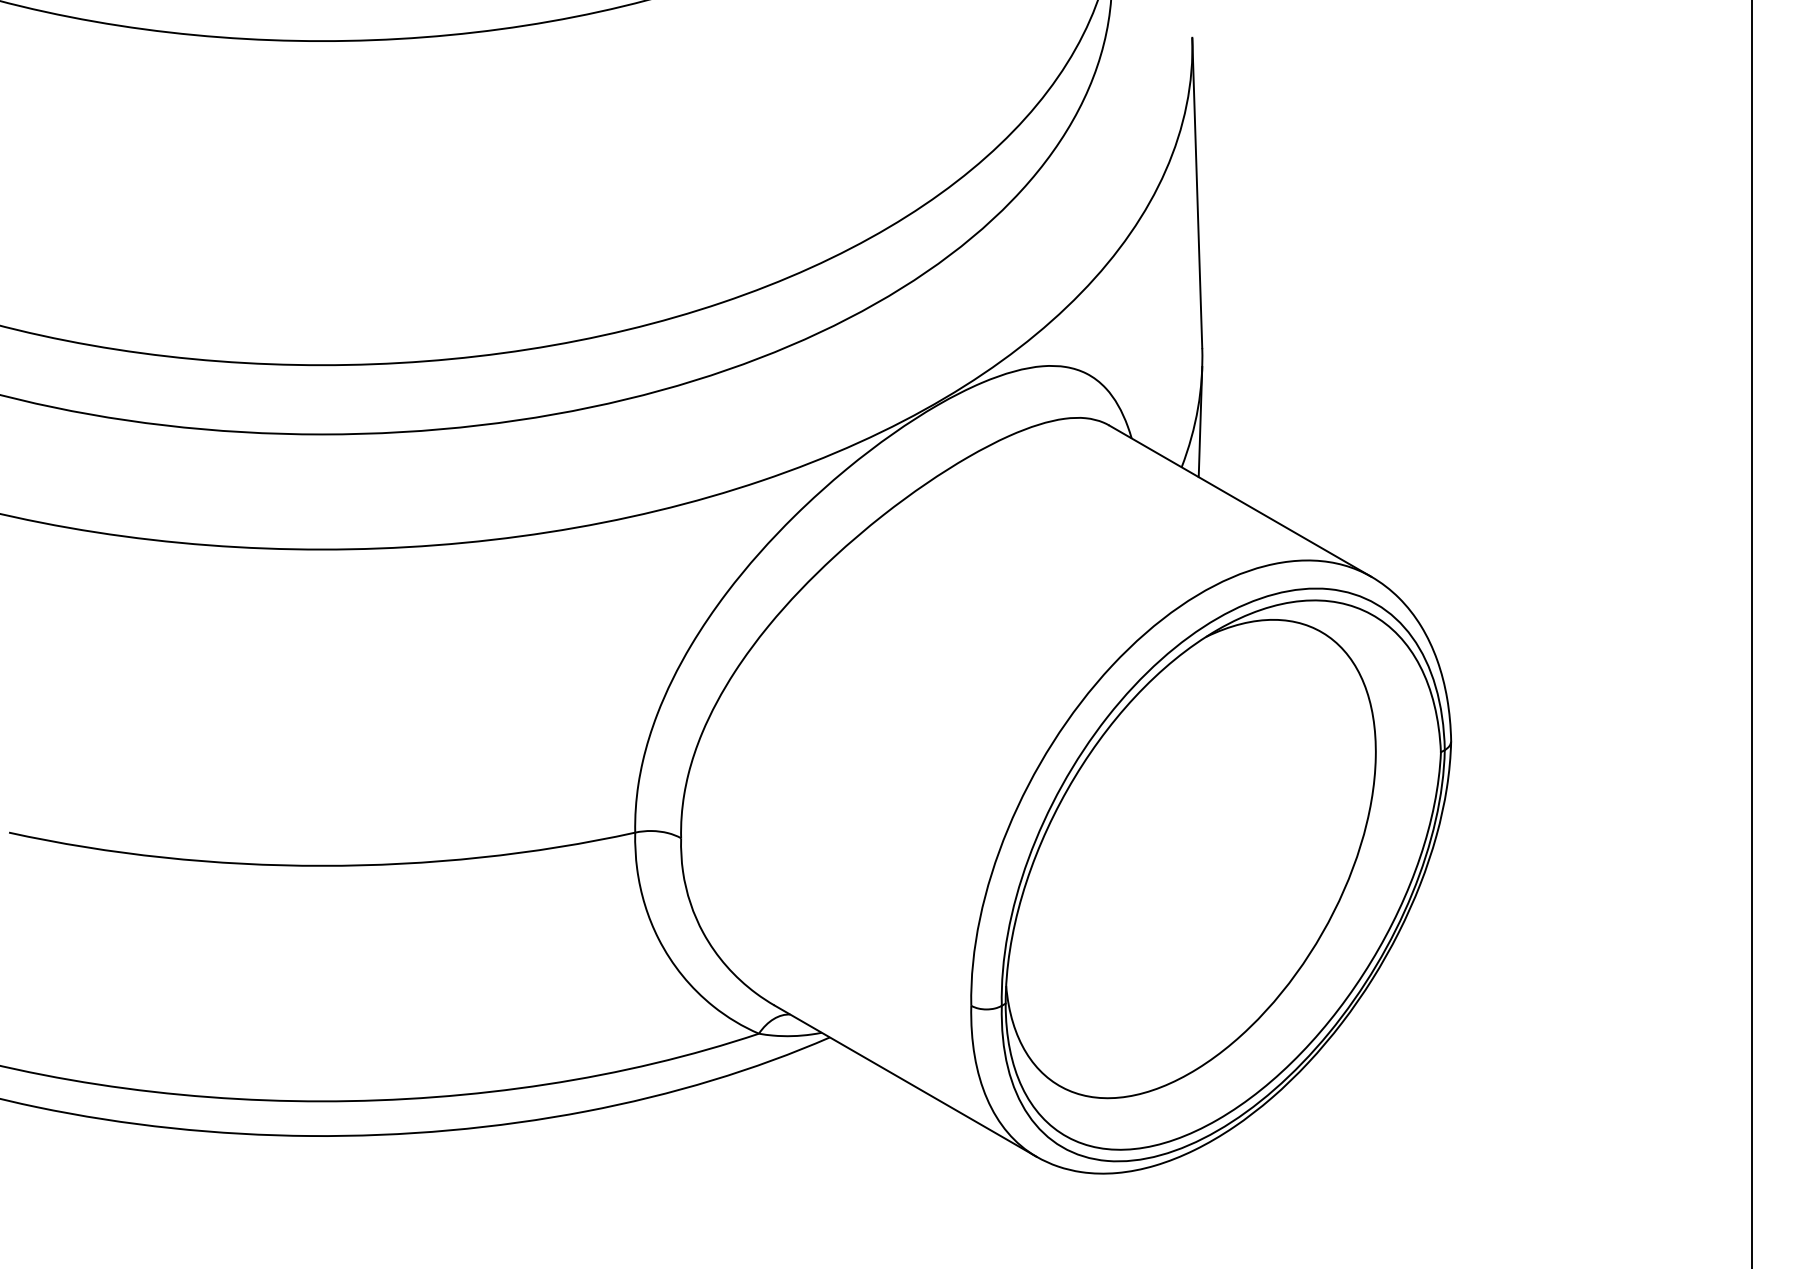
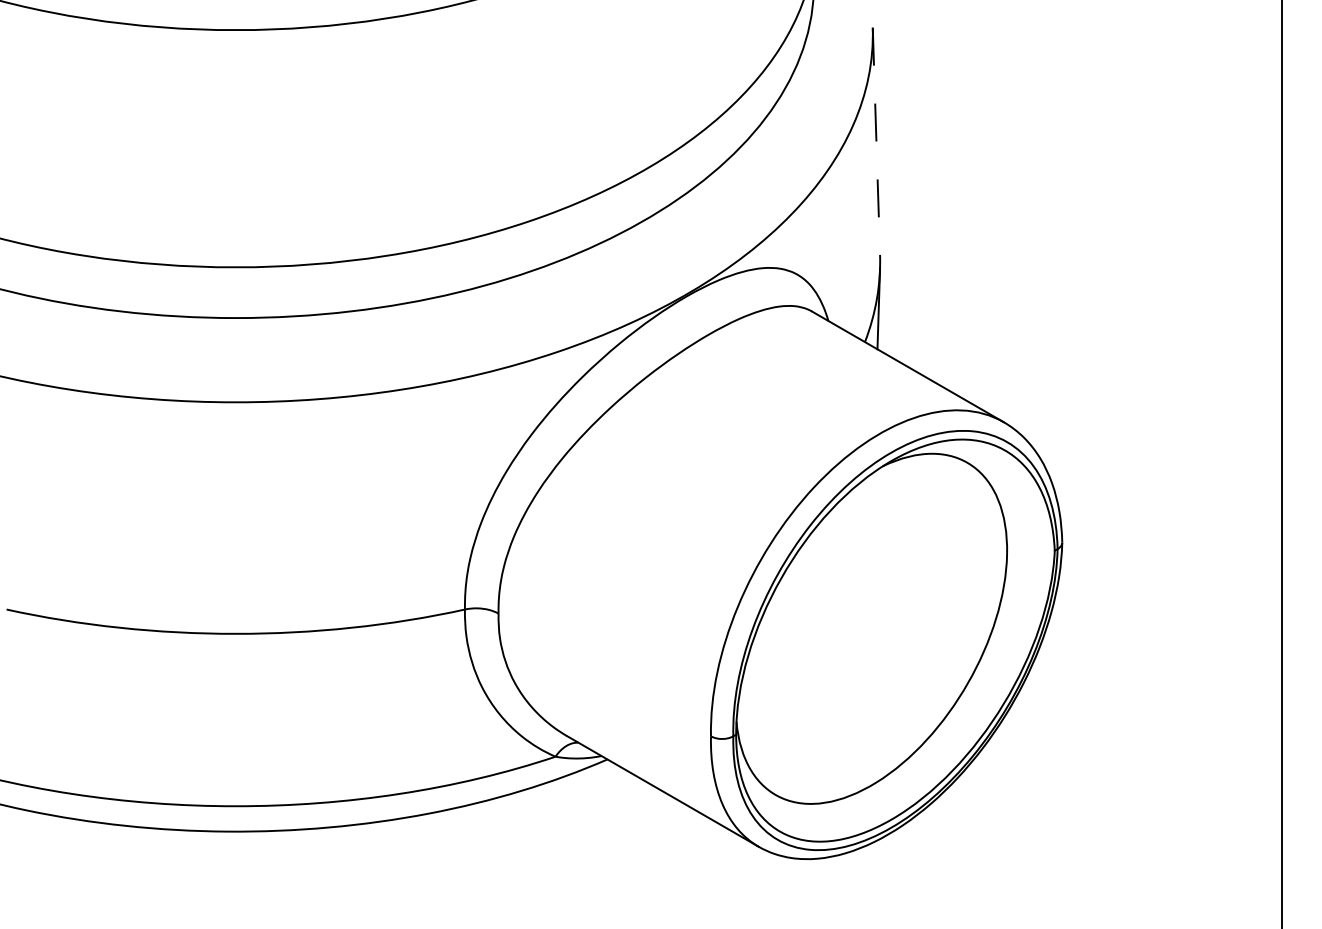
line: (1197, 193) -> (876, 141), solid -> dashed

